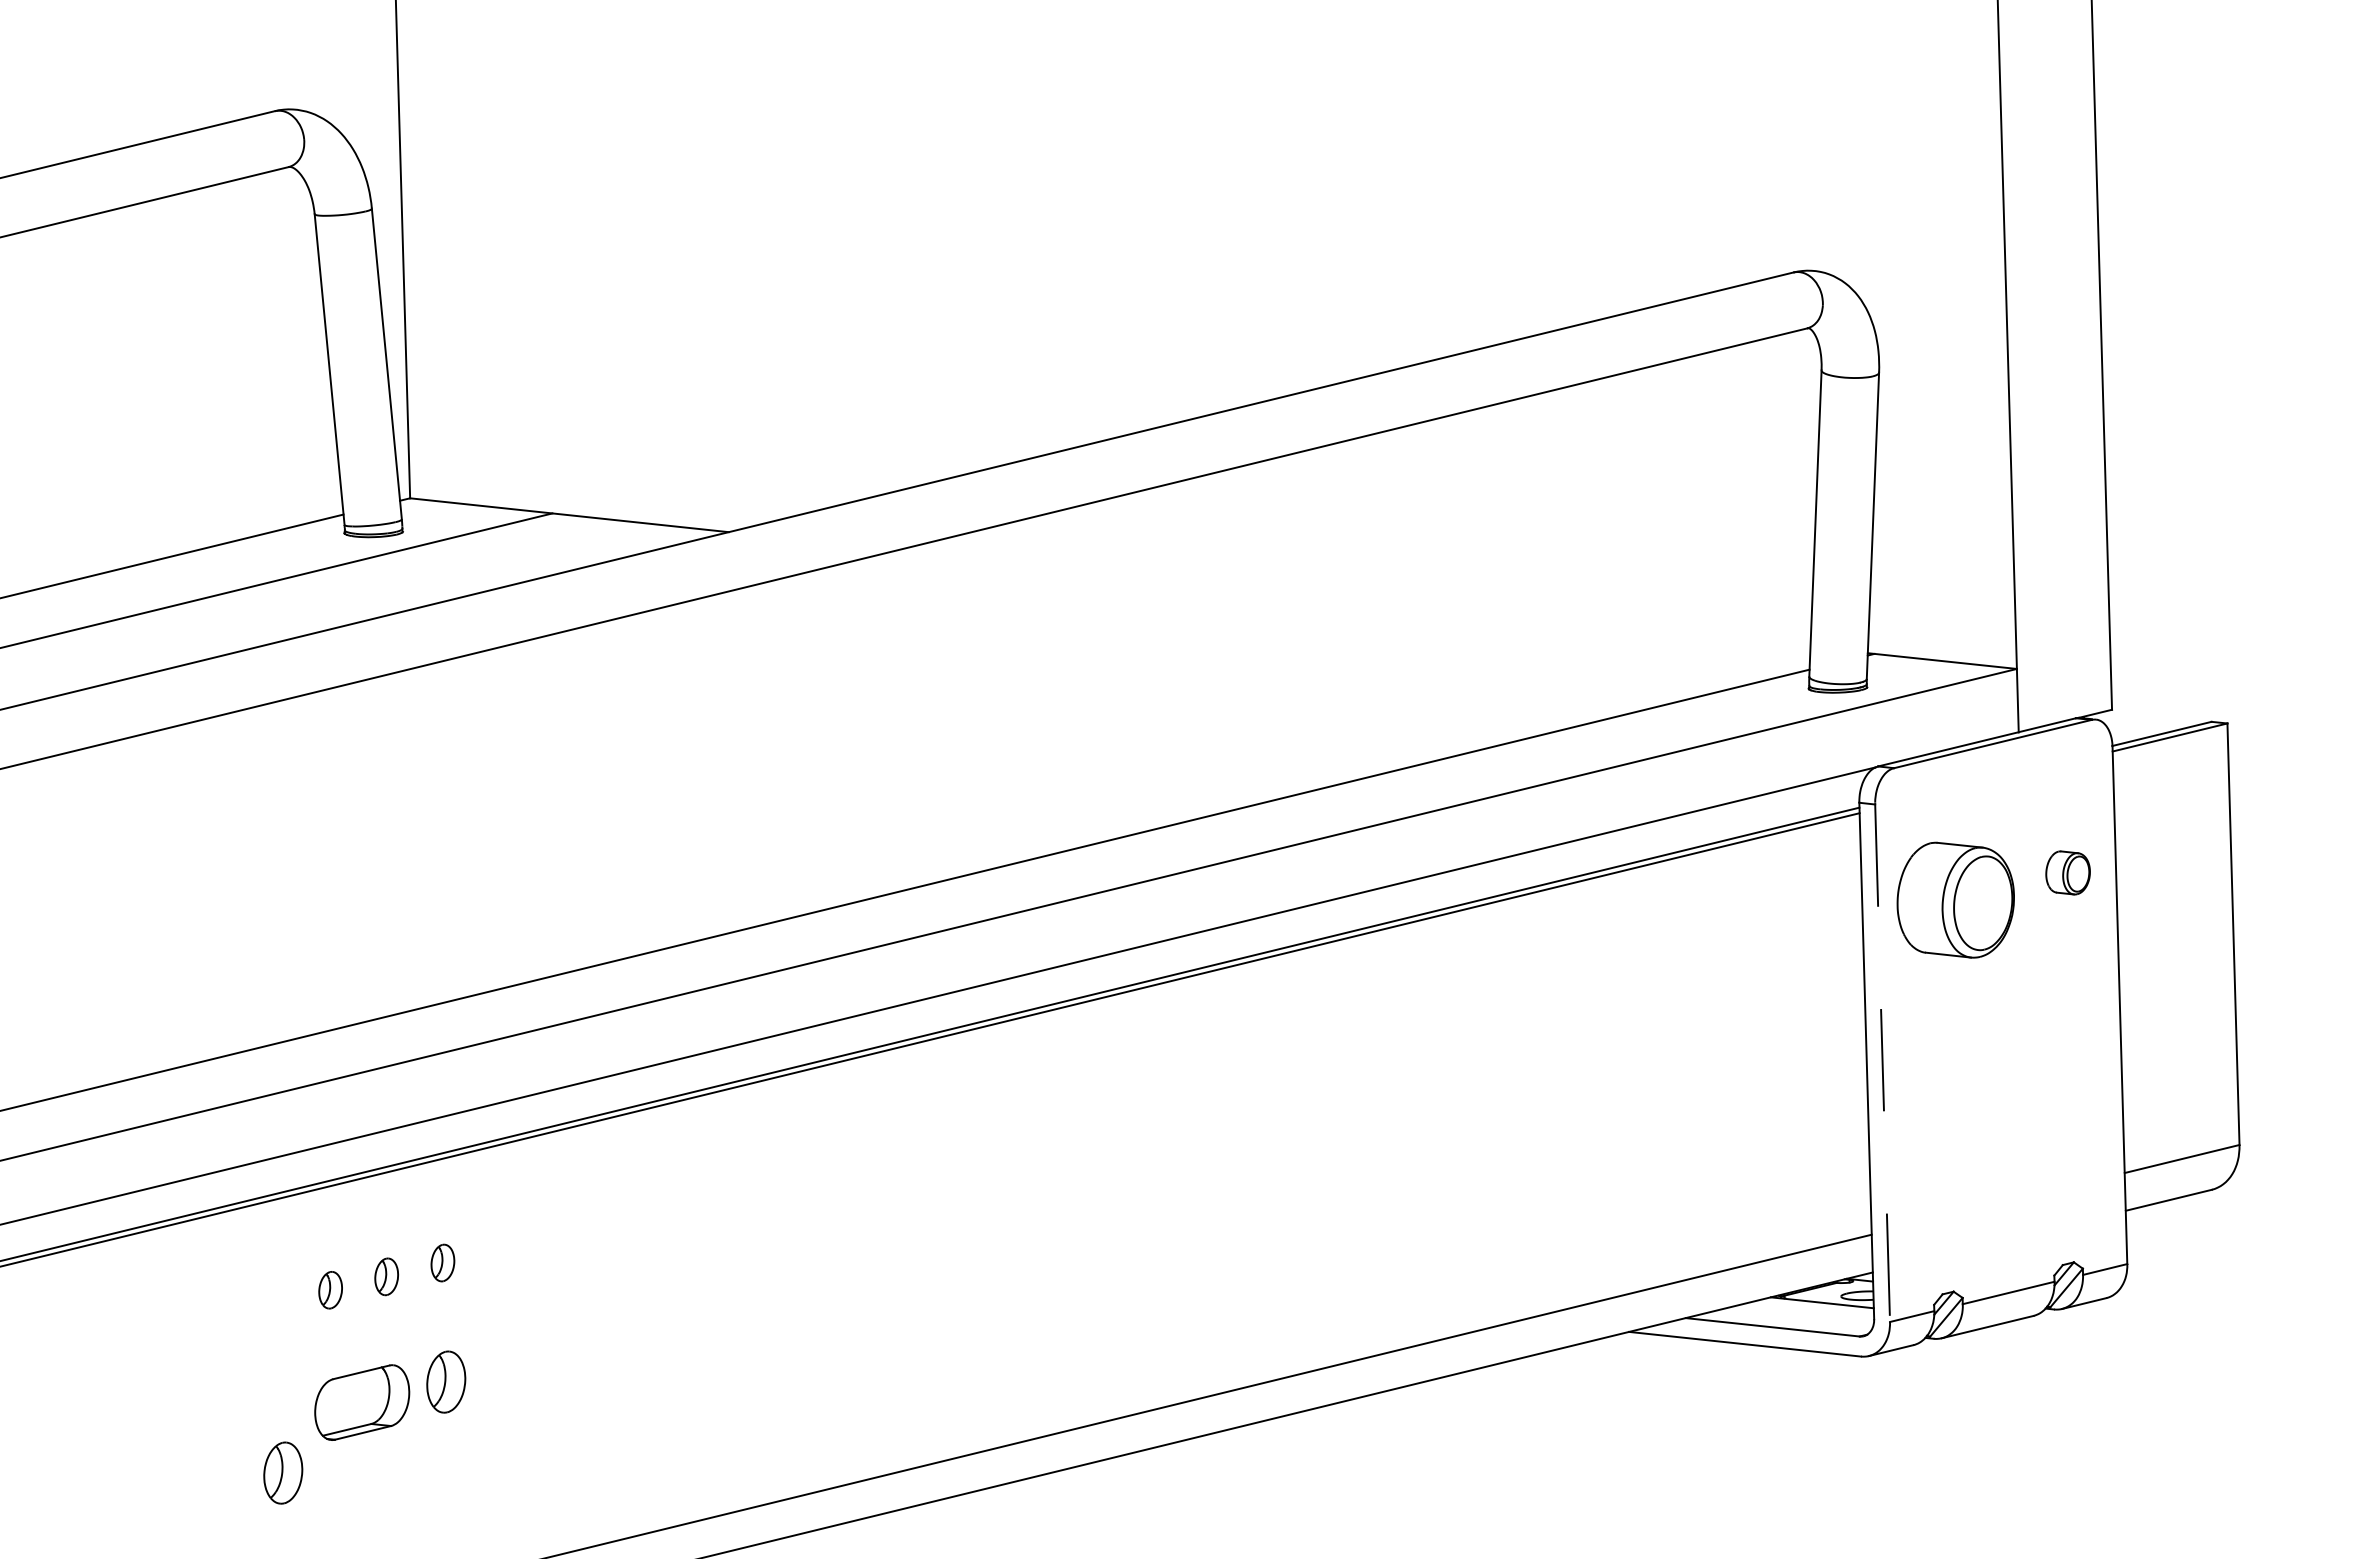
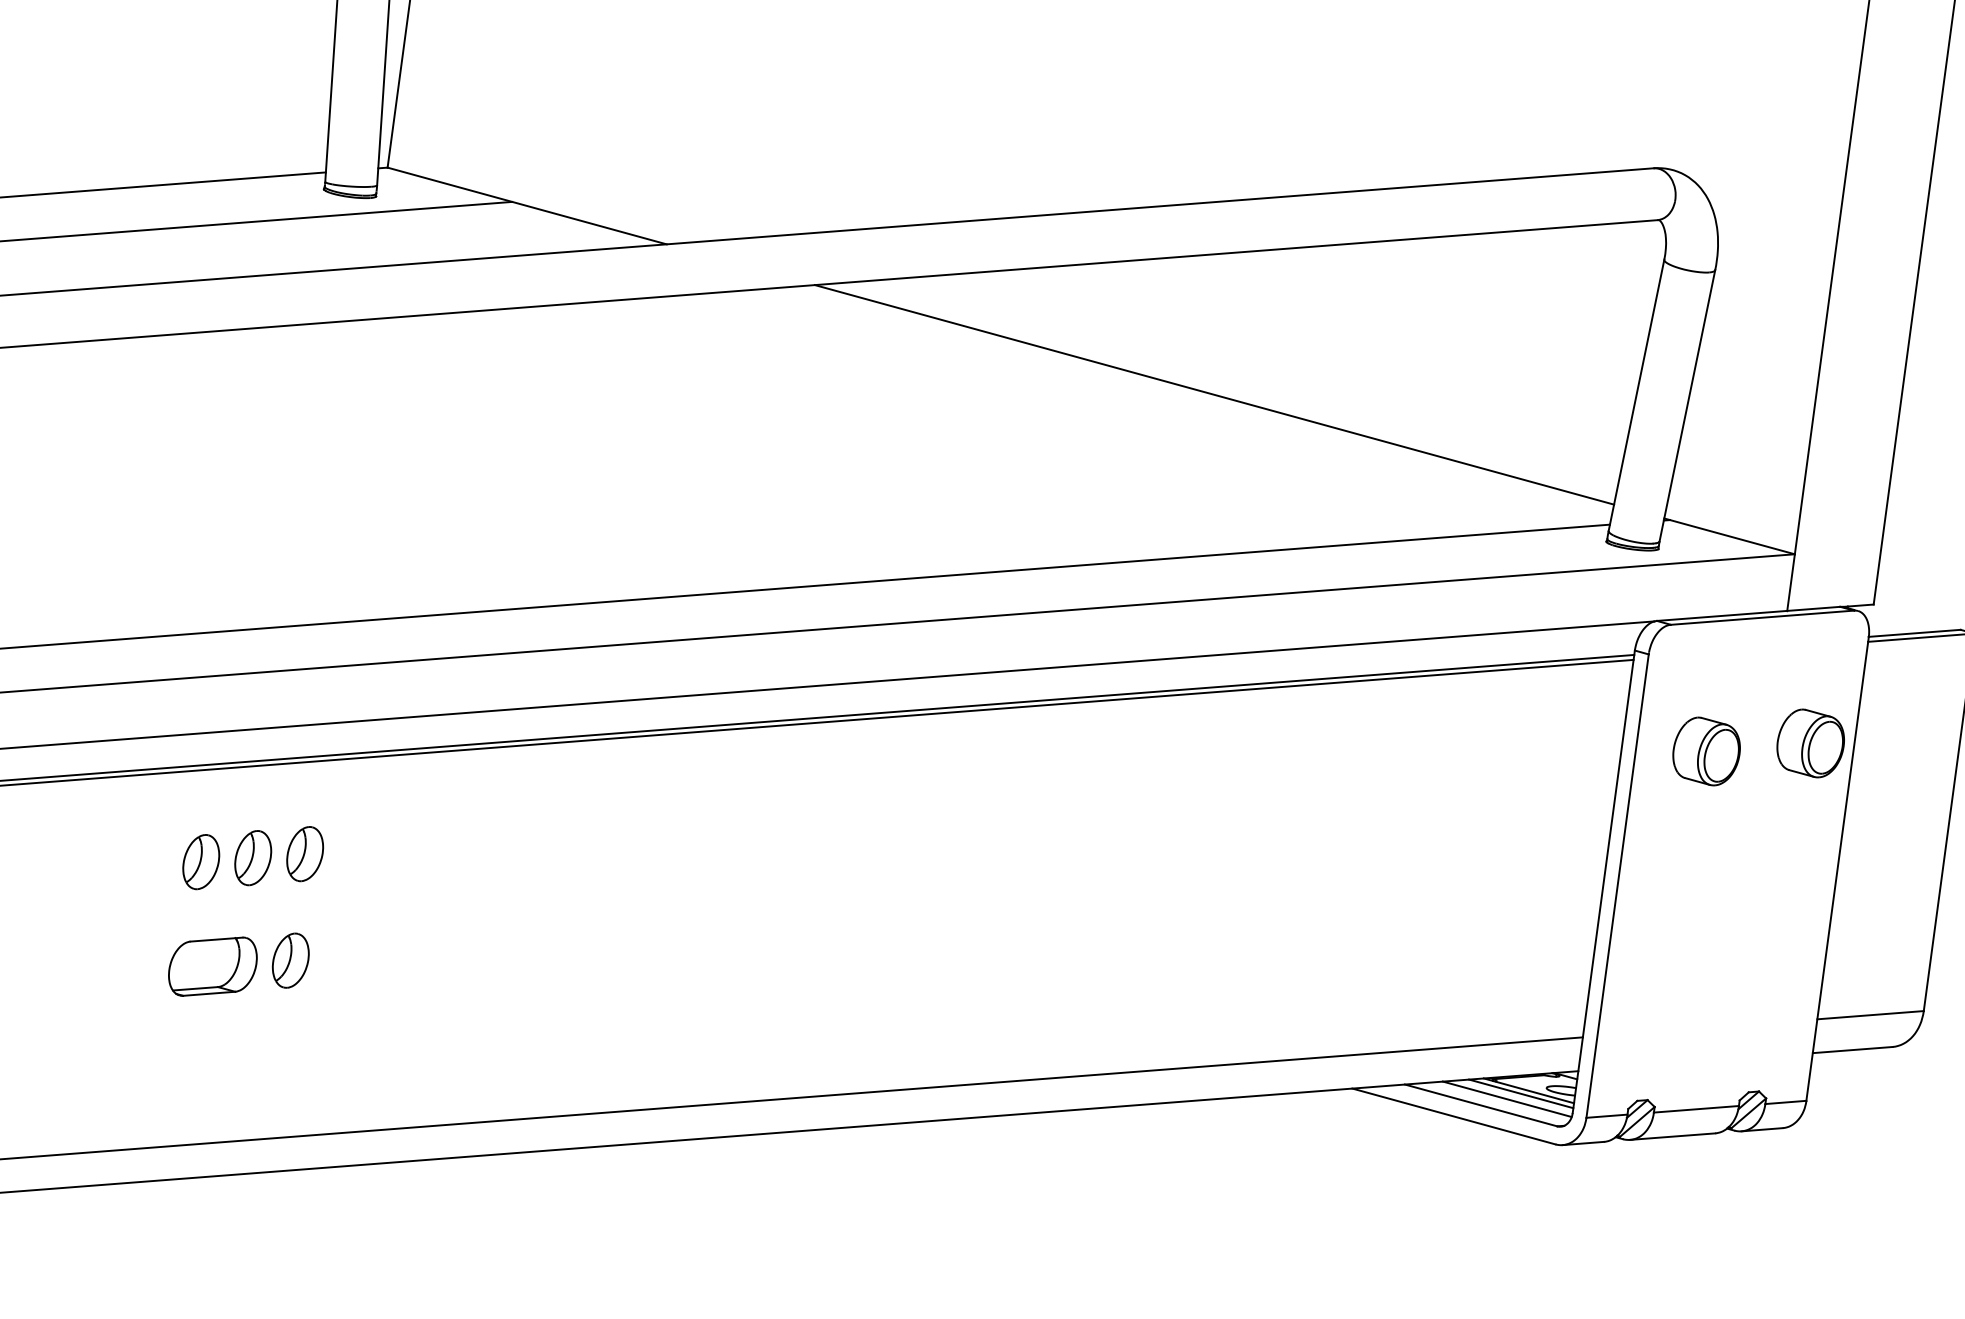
line: (1353, 598) -> (1213, 394), added
part: (2067, 872) -> (1810, 743), size x1.67
part: (1955, 900) -> (1706, 751), size x0.62
line: (1882, 1063) -> (1617, 886), dashed -> solid
part: (442, 1262) -> (304, 853), size x1.67
part: (386, 1276) -> (252, 857), size x1.67
part: (330, 1289) -> (201, 861), size x1.67
line: (1813, 1307) -> (1520, 1093), added
line: (1799, 1315) -> (1506, 1098), added
part: (283, 1472) -> (132, 1017), removed

